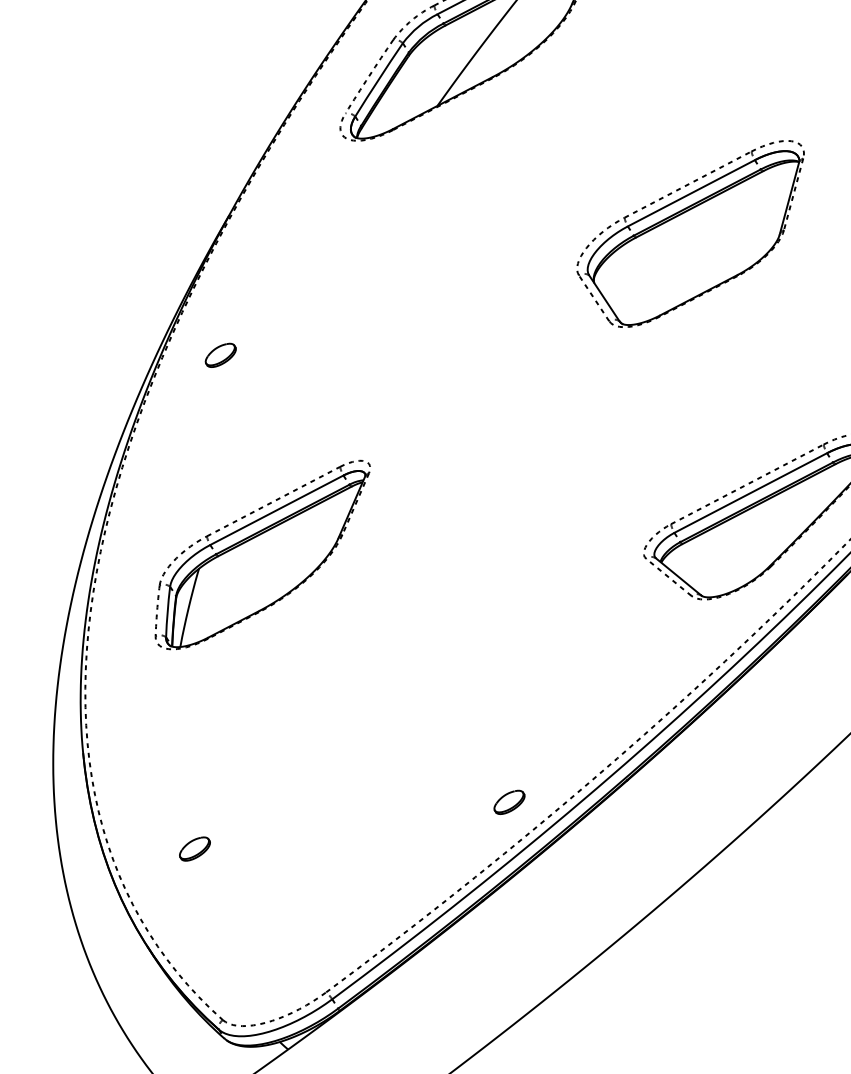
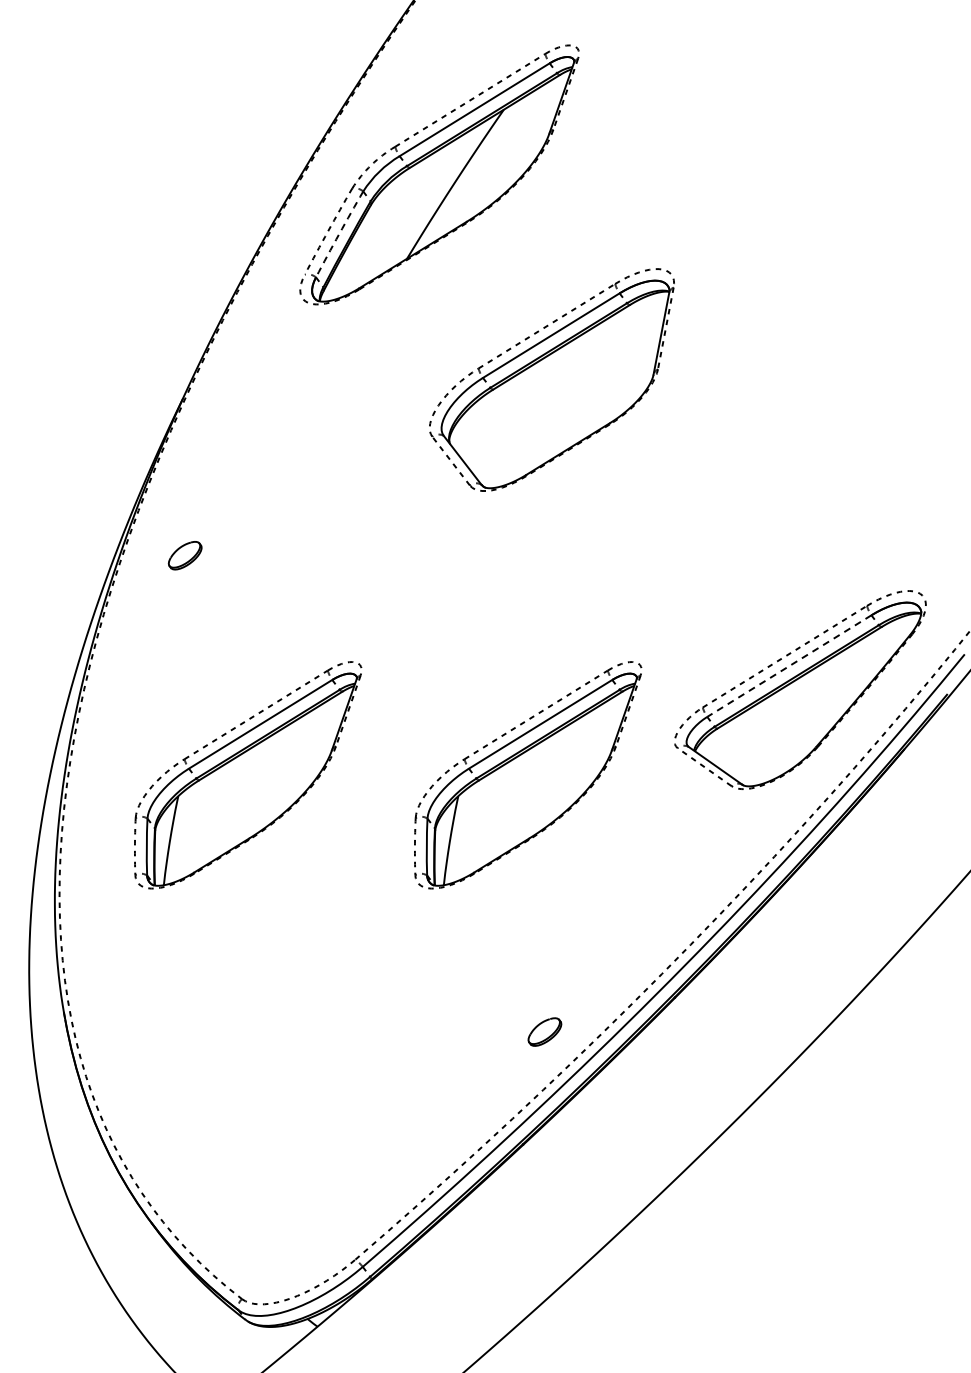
arc: (378, 79) -> (339, 234), solid -> dashed
part: (688, 232) -> (551, 379), moved
line: (750, 493) -> (789, 666), solid -> dashed
part: (511, 573) -> (528, 775), added
part: (194, 848) -> (196, 1109), removed

